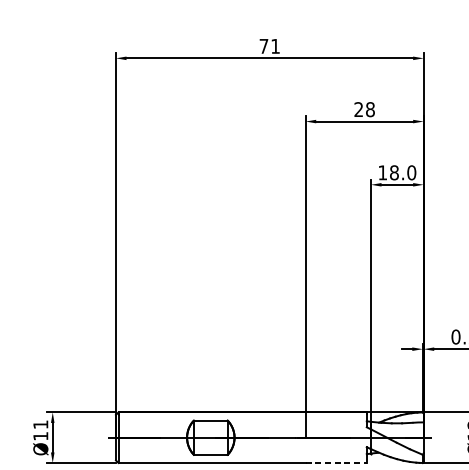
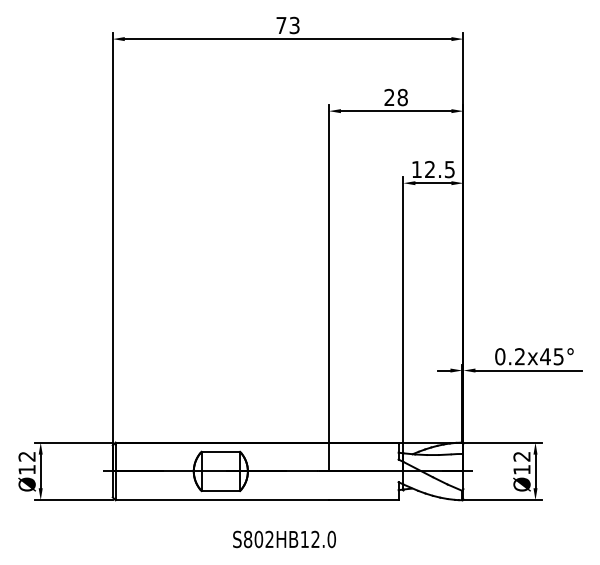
text: (275, 46) -> (294, 25), 71 -> 73
text: (403, 172) -> (440, 169), 18.0 -> 12.5
text: (40, 424) -> (26, 456), Ø11 -> Ø12
line: (335, 463) -> (363, 500), dashed -> solid

